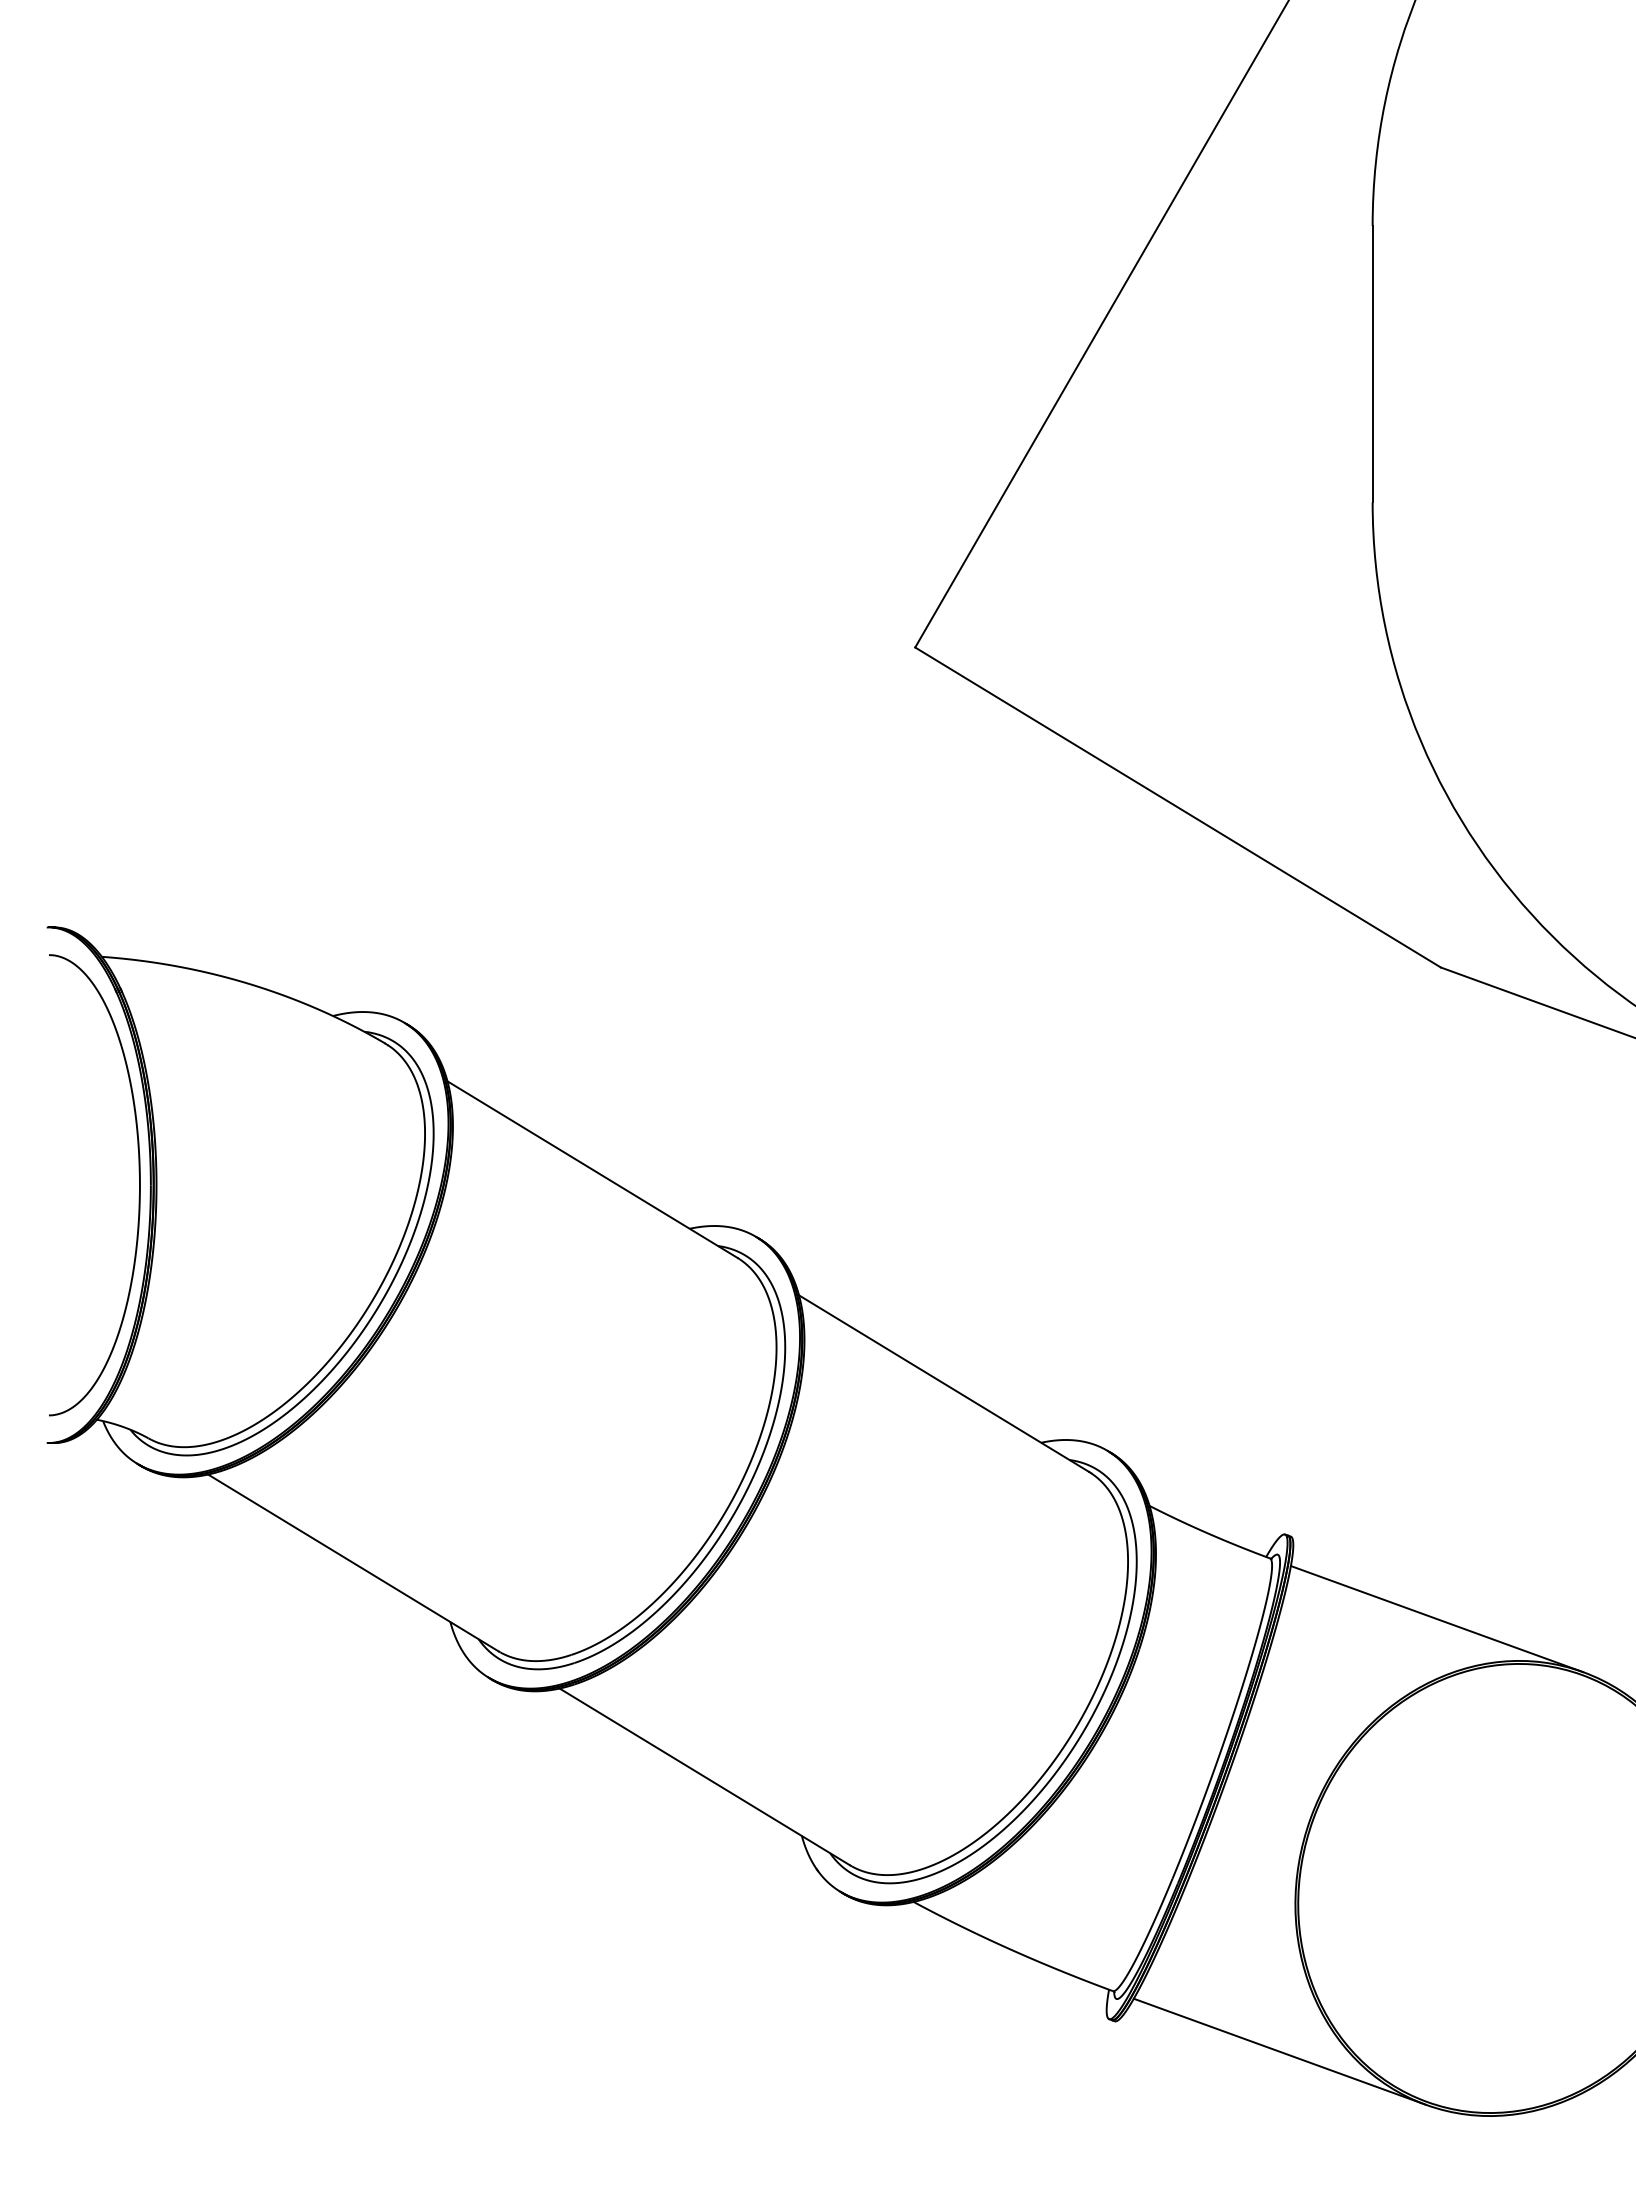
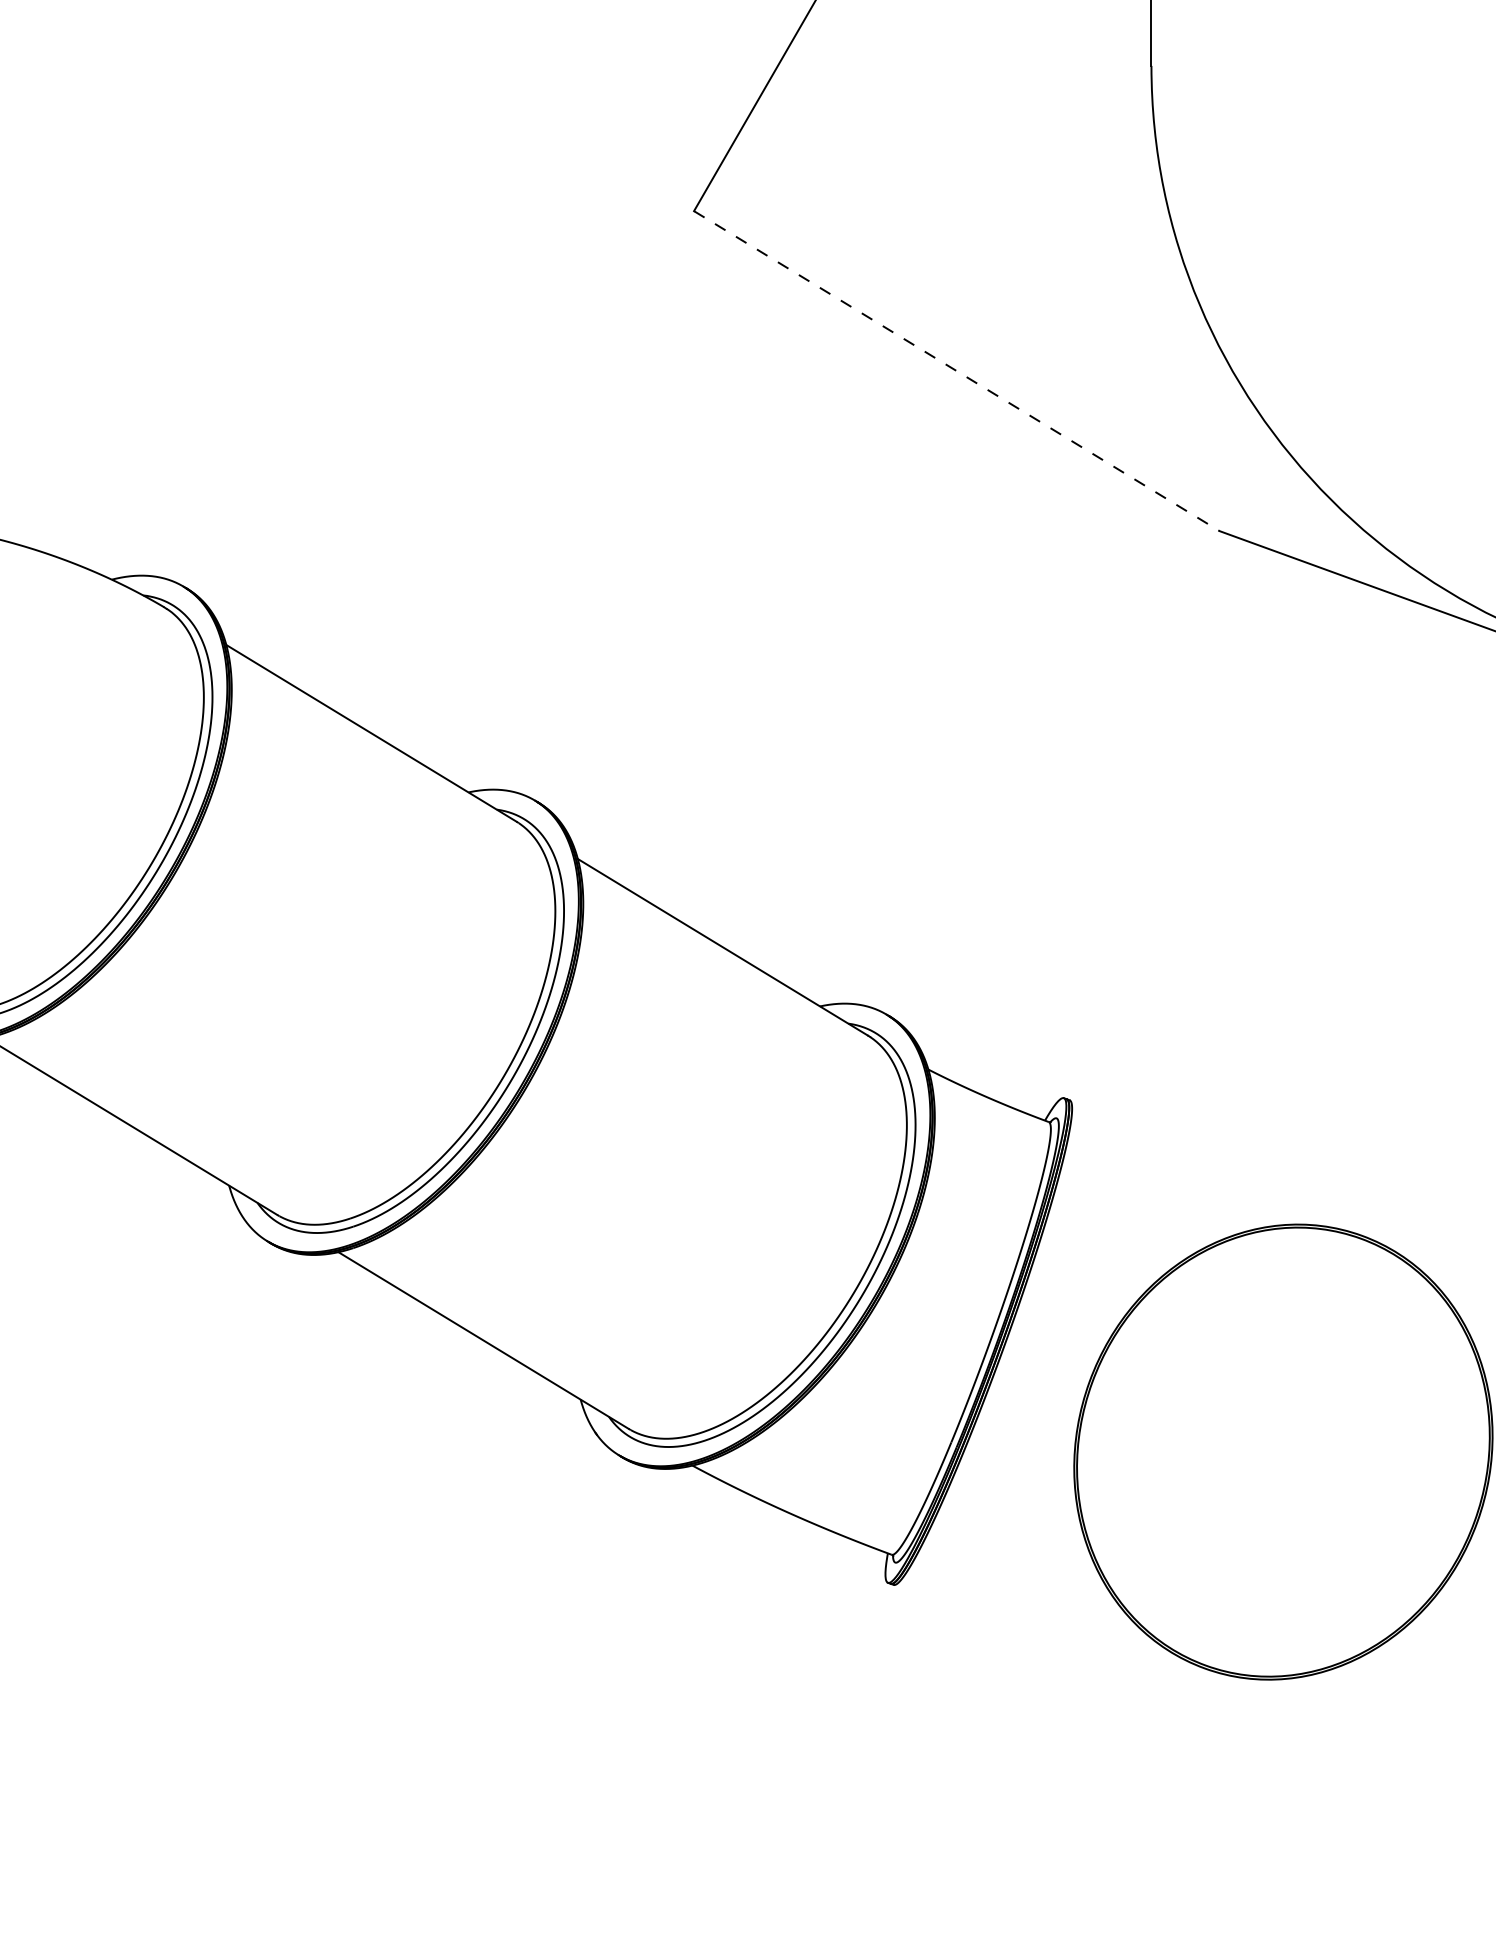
line: (1178, 807) -> (957, 371), solid -> dashed
line: (1436, 1619) -> (1215, 1183), removed
line: (1279, 2051) -> (1058, 1615), removed

